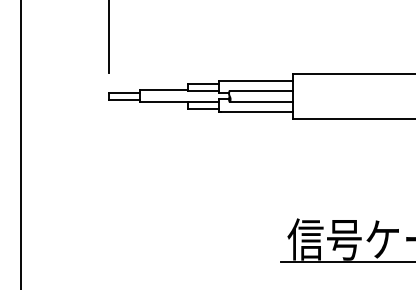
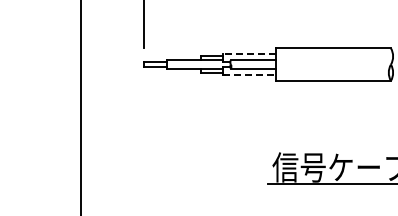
line: (255, 81) -> (249, 53), solid -> dashed
line: (257, 111) -> (250, 75), solid -> dashed

